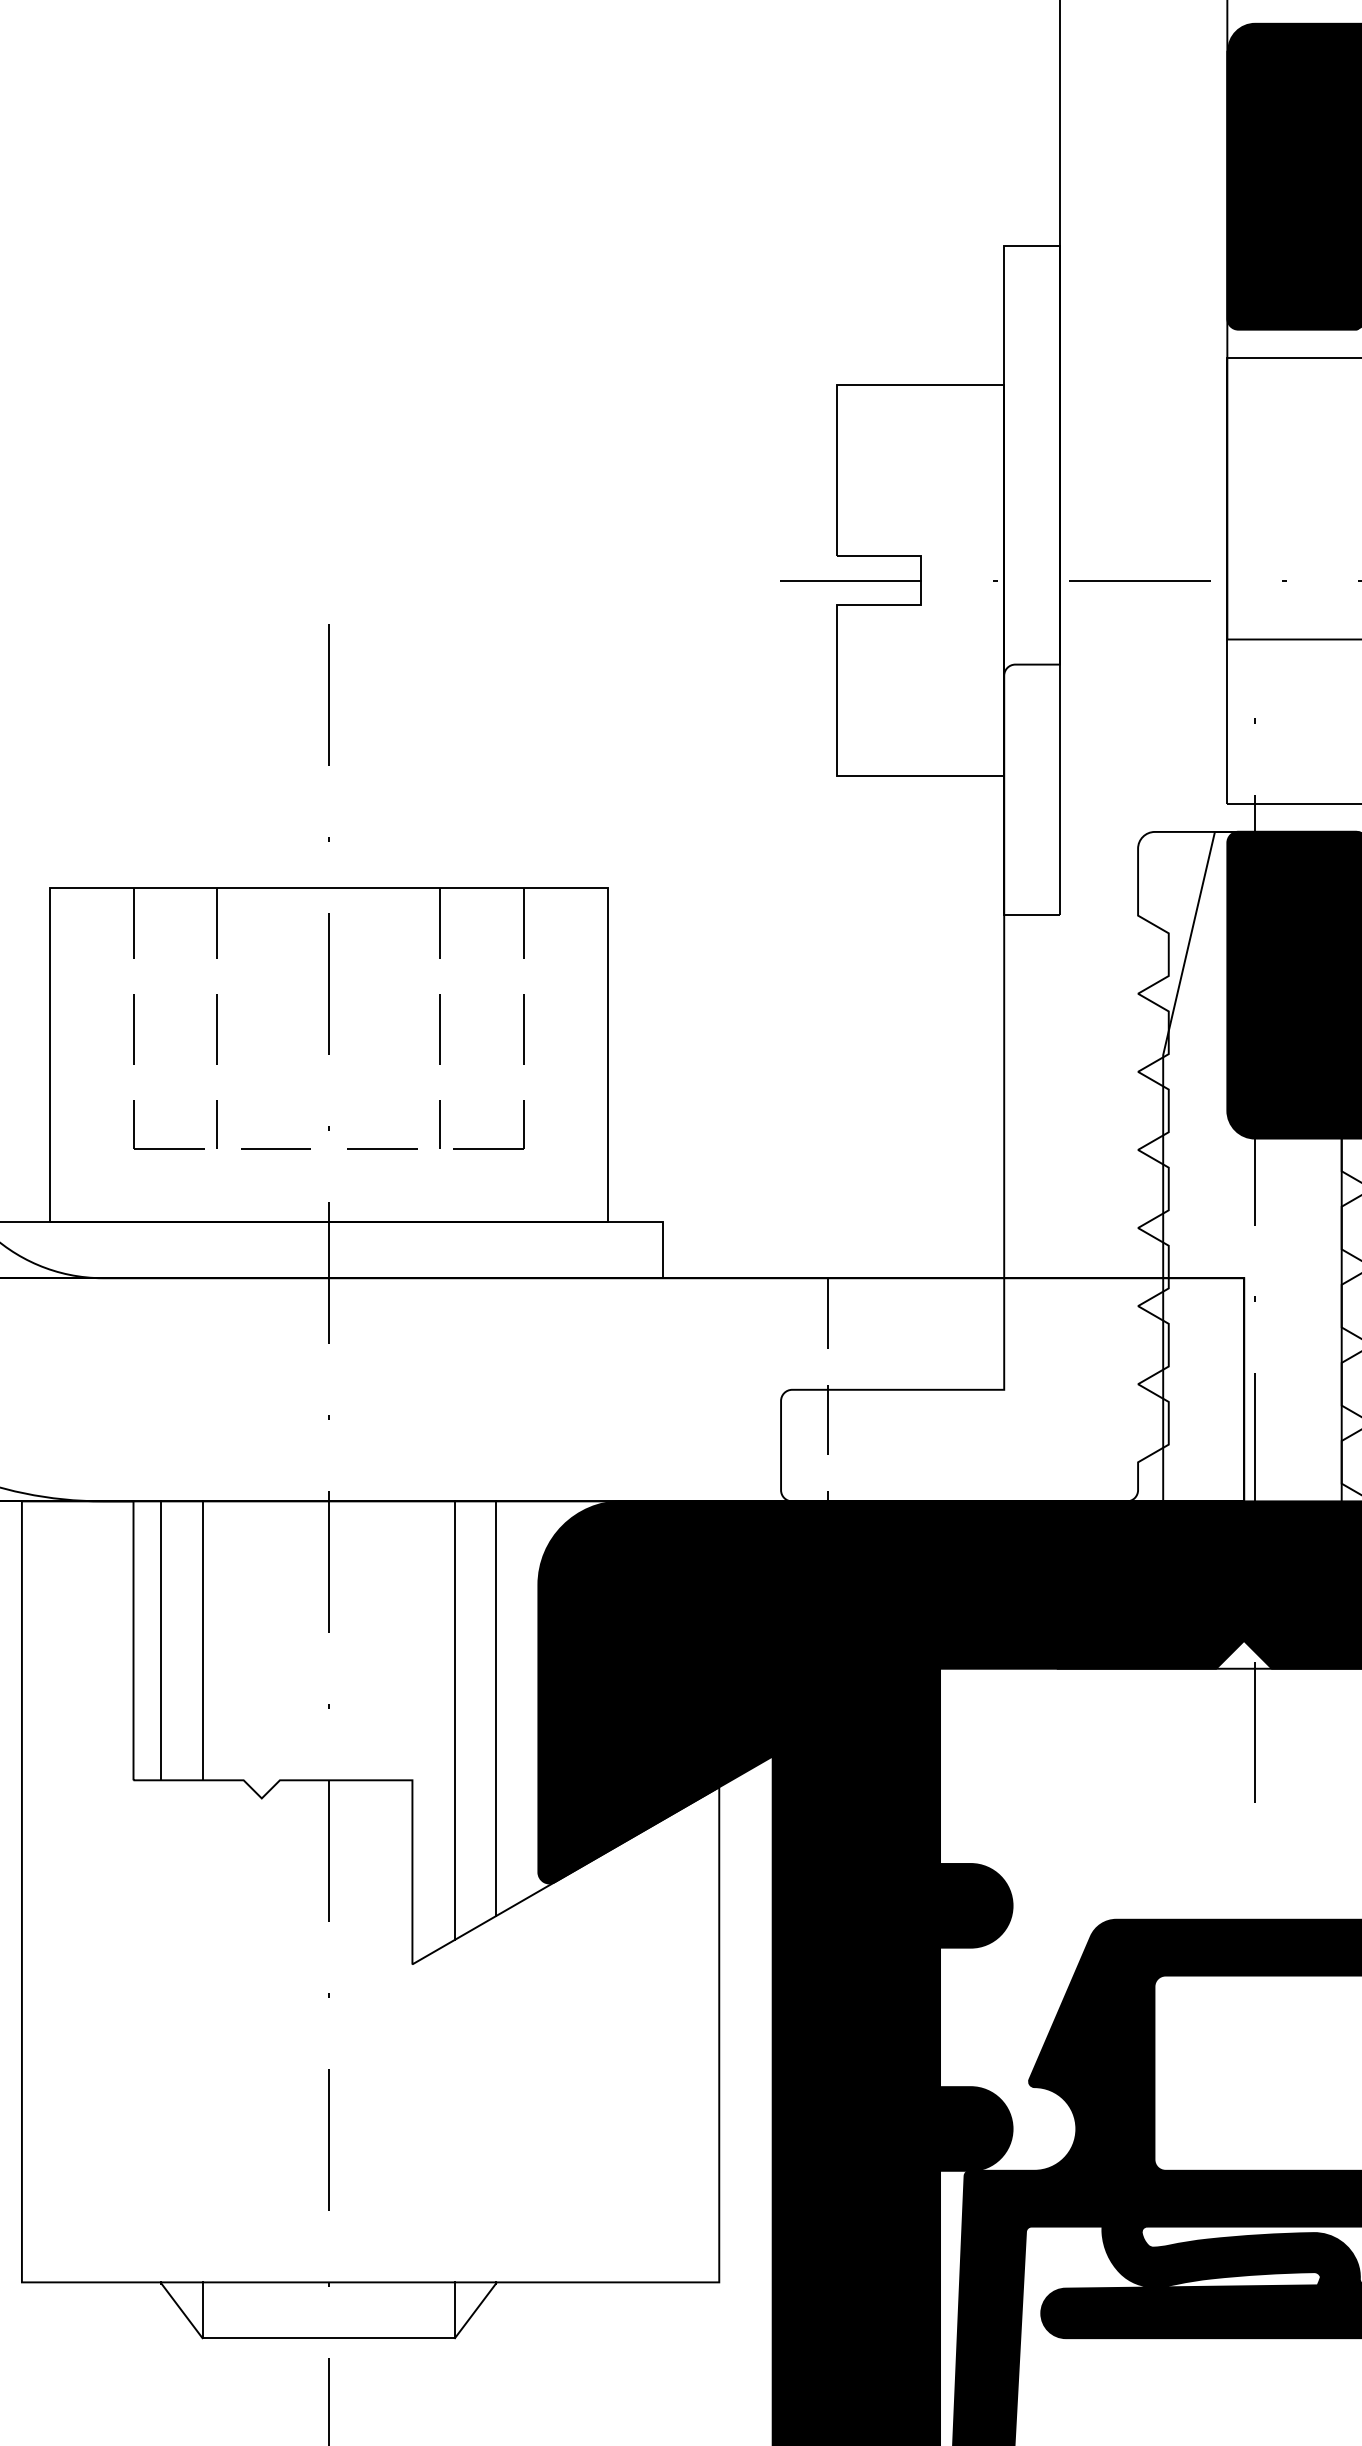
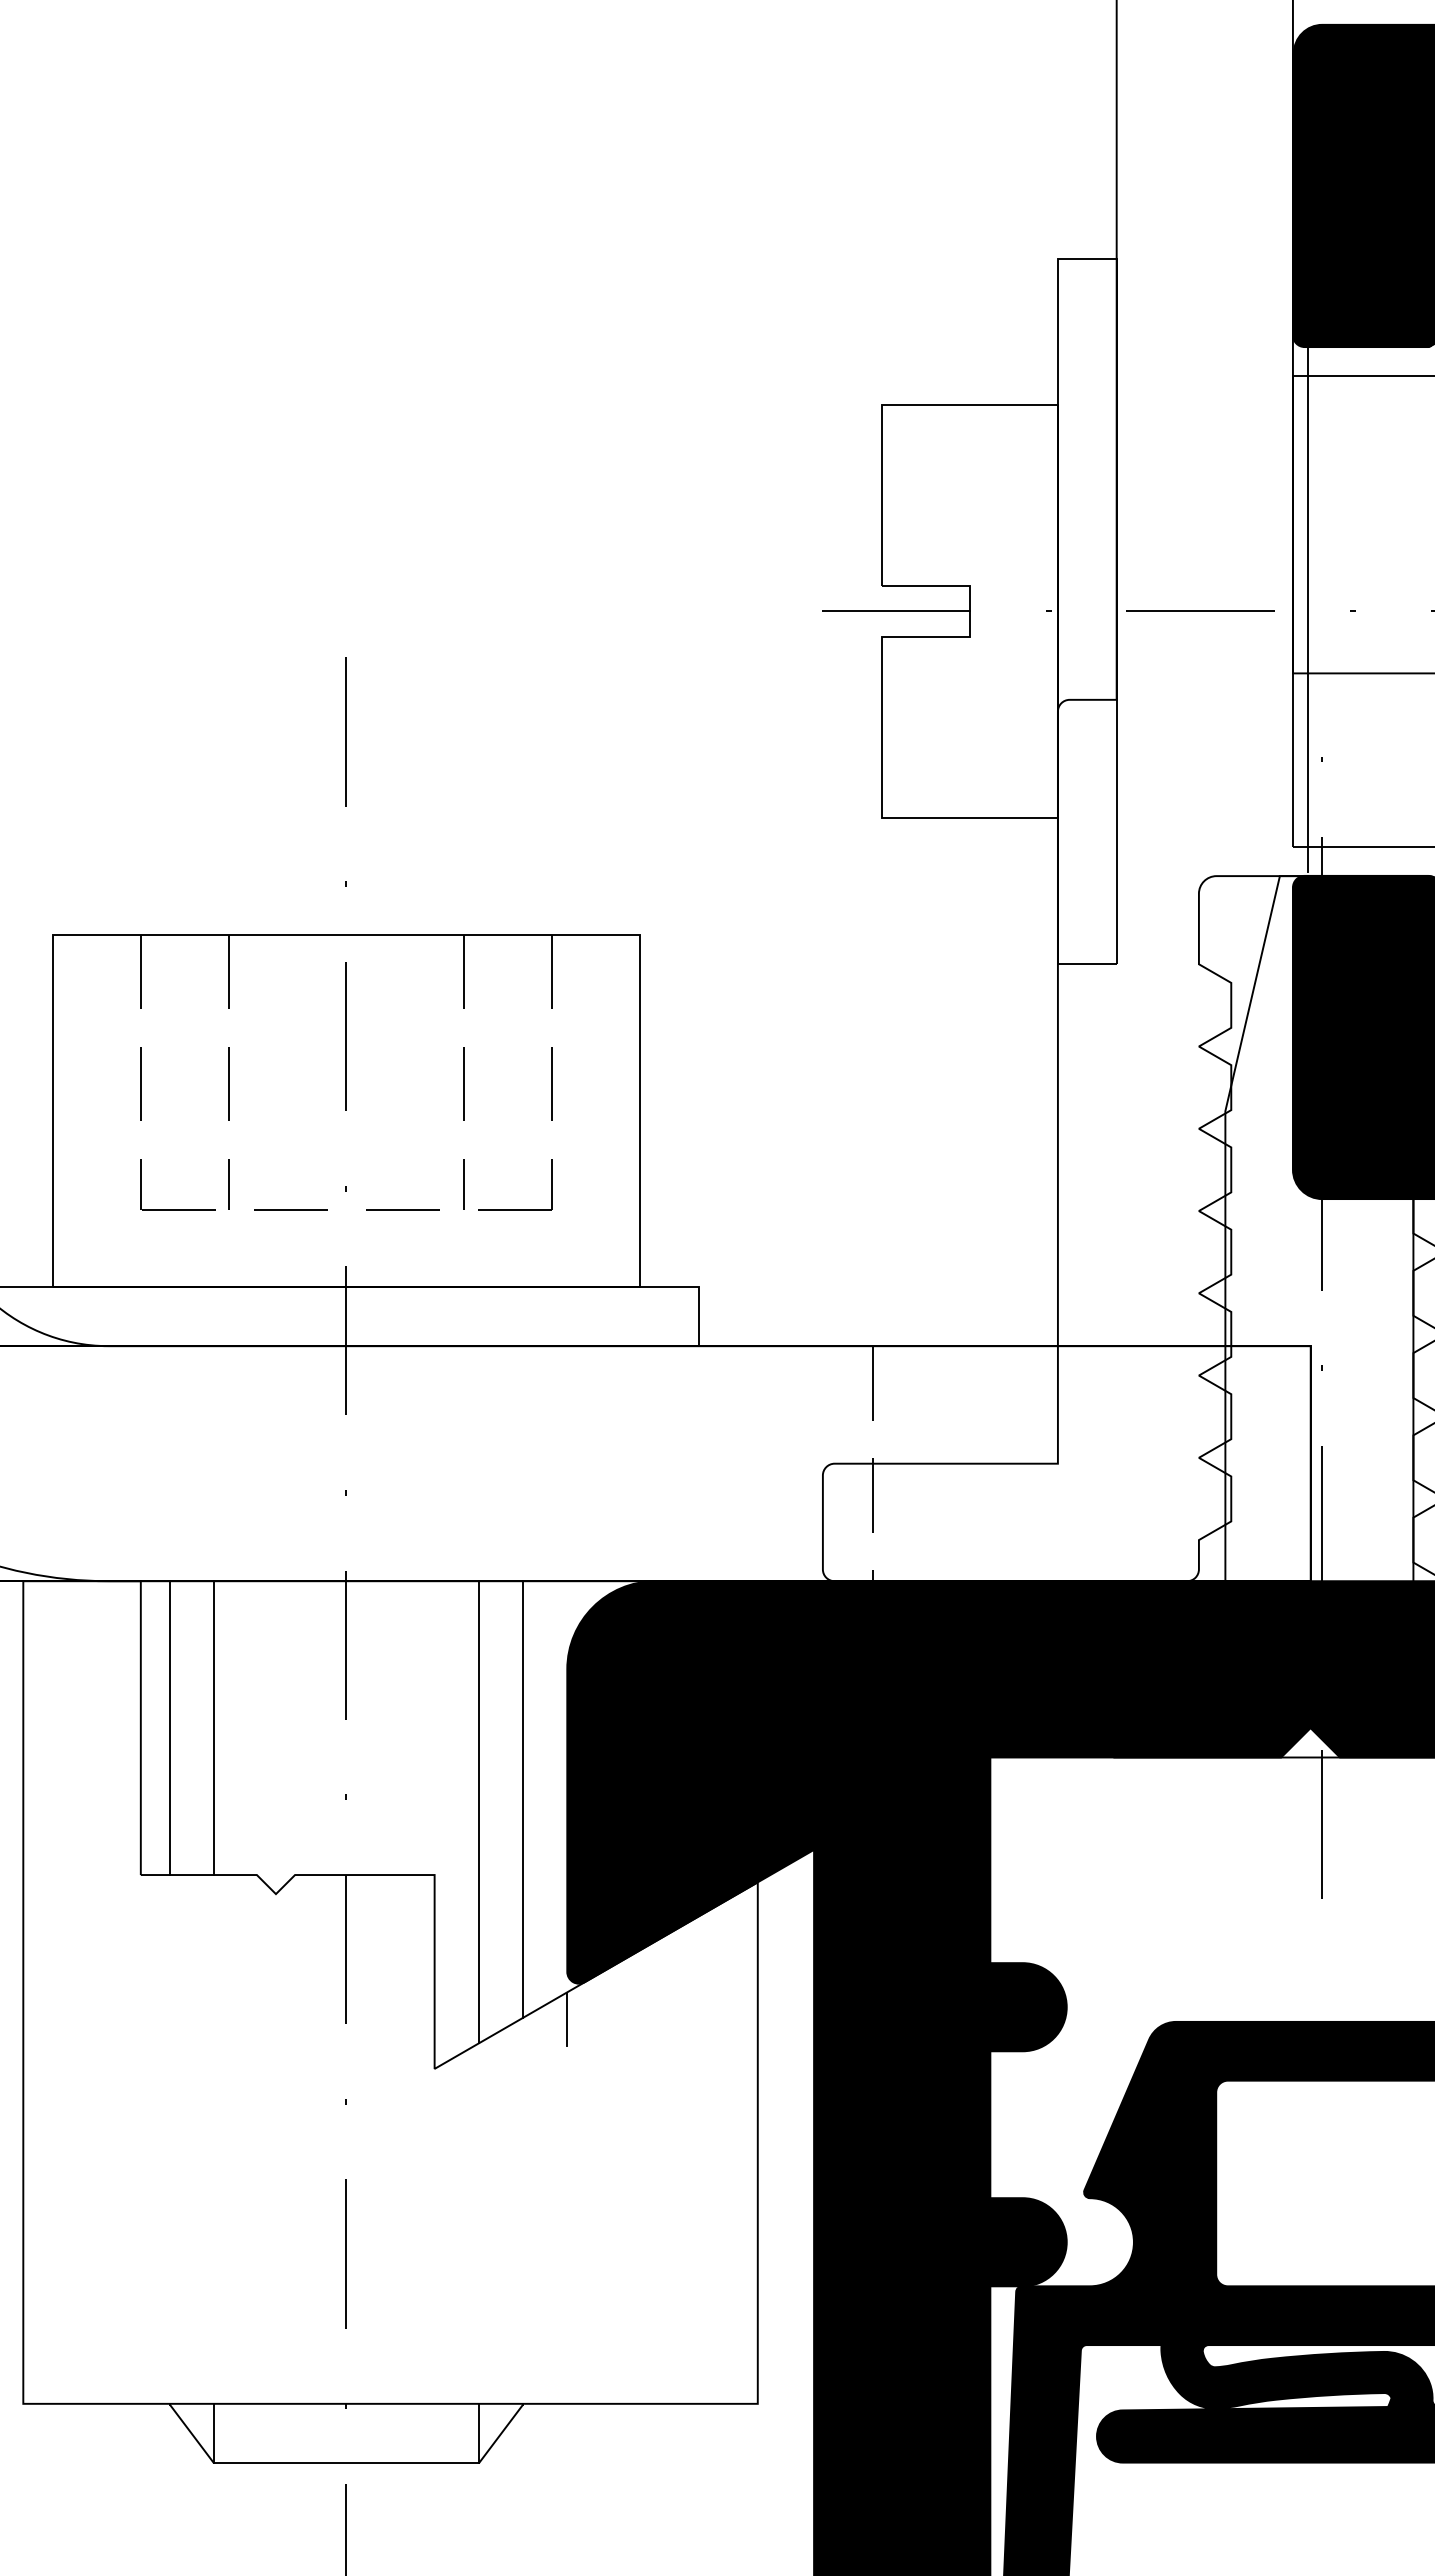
line: (1241, 576) -> (1307, 607), added
line: (537, 1917) -> (566, 2019), added

